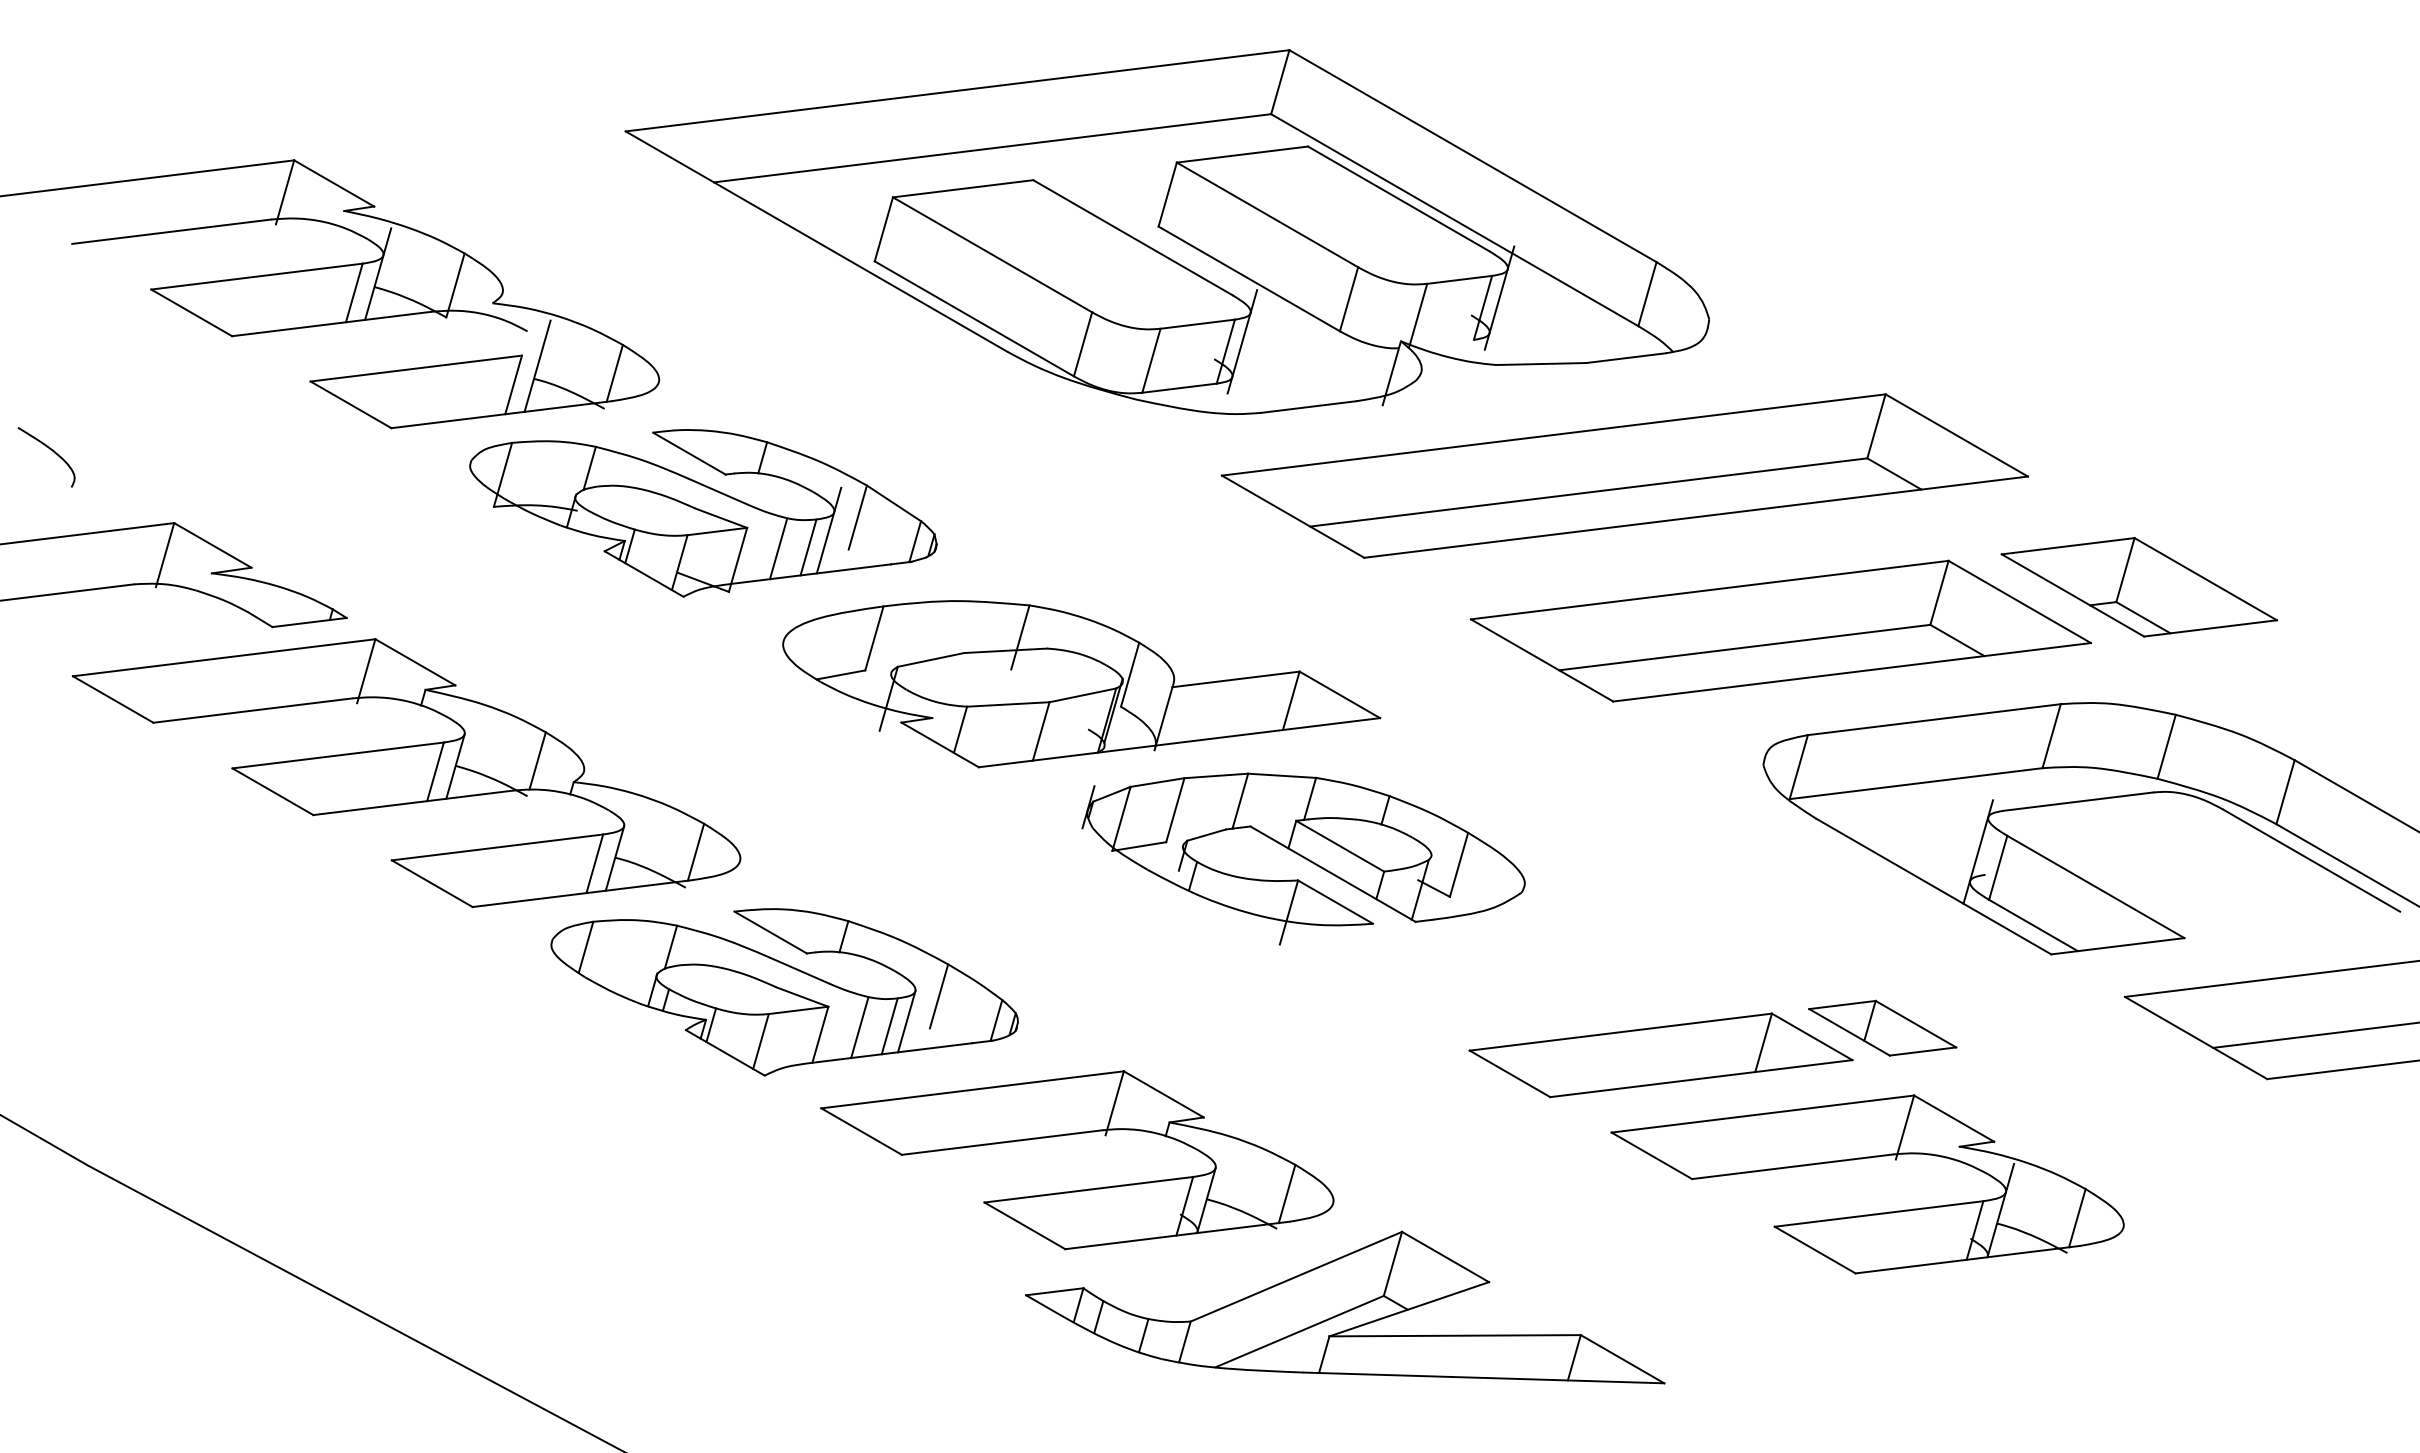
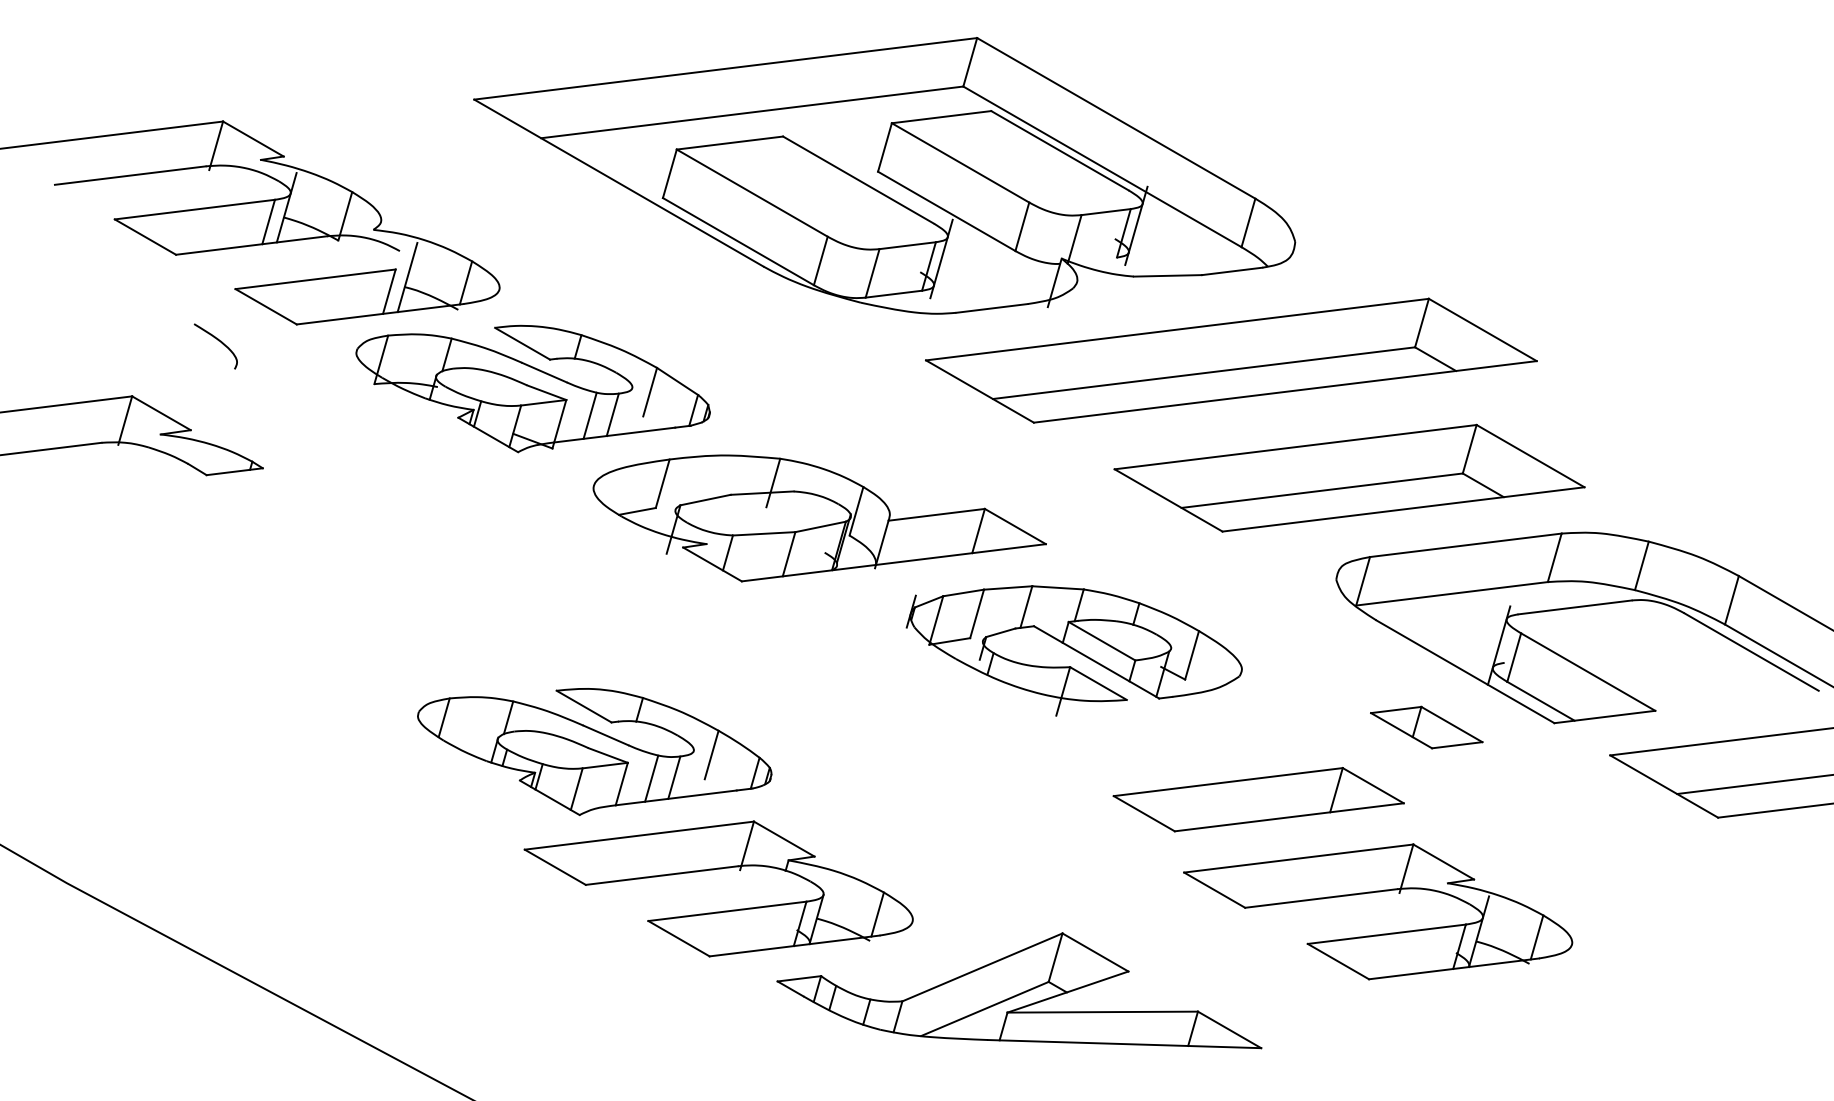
curve: (52, 451) -> (220, 342), moved
line: (828, 530) -> (627, 401), removed
part: (2138, 587) -> (1620, 445), removed
part: (406, 773) -> (308, 586), removed
part: (1303, 858) -> (1074, 650), moved
line: (906, 1021) -> (687, 774), removed
part: (1882, 1027) -> (1426, 727), moved
part: (1070, 1135) -> (713, 870), moved
part: (1862, 1159) -> (1374, 892), moved

